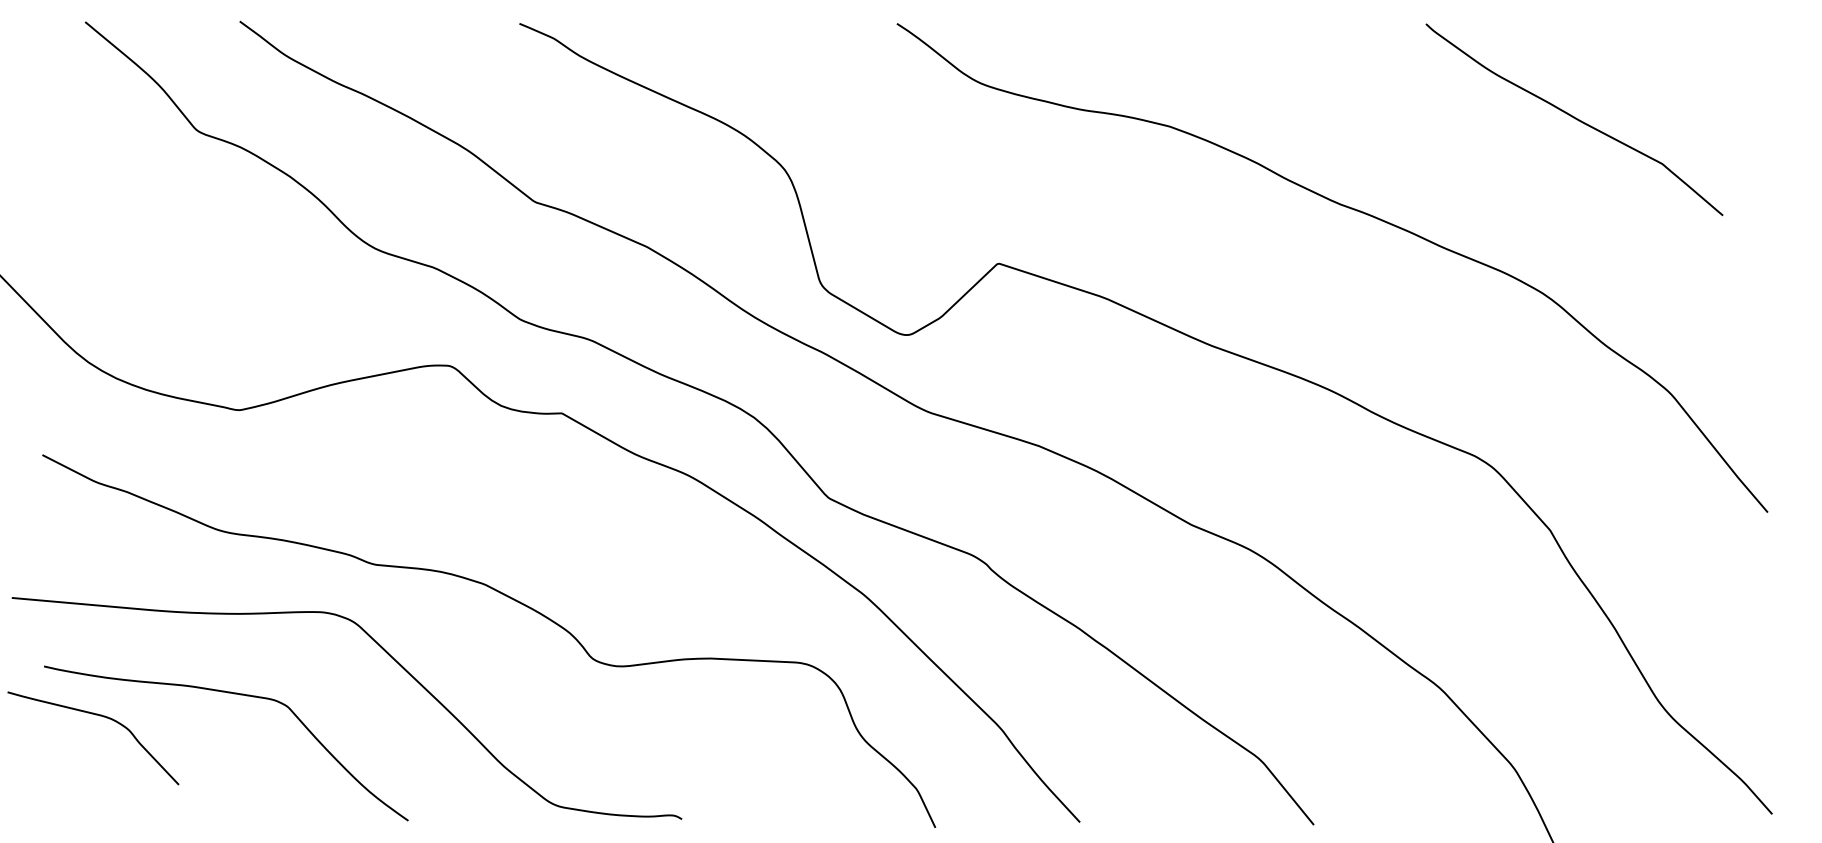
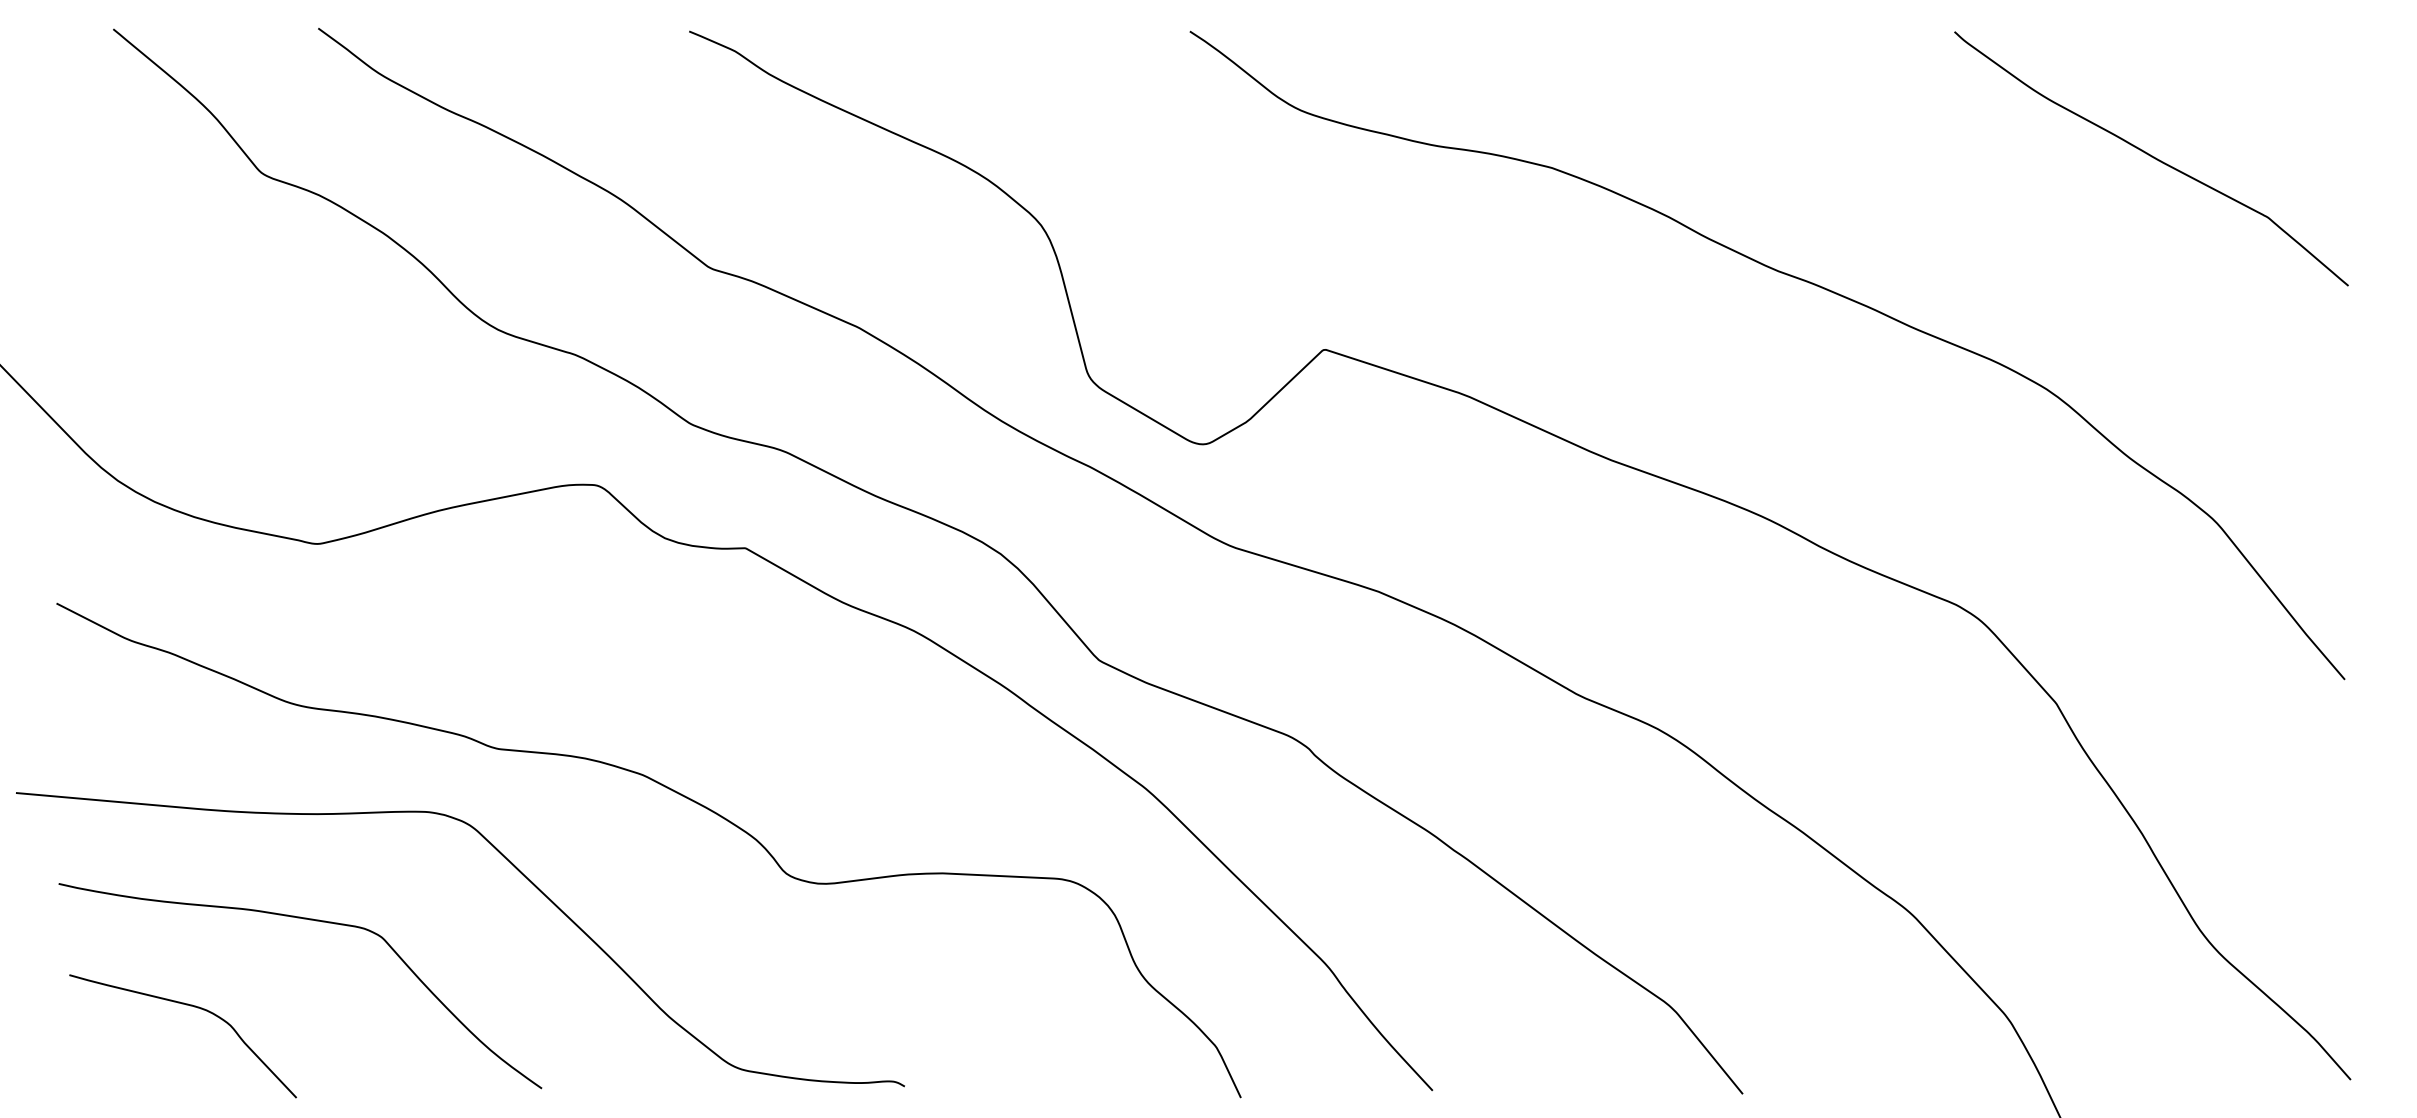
curve: (1574, 118) -> (2151, 157), moved
curve: (98, 715) -> (190, 1006), moved

